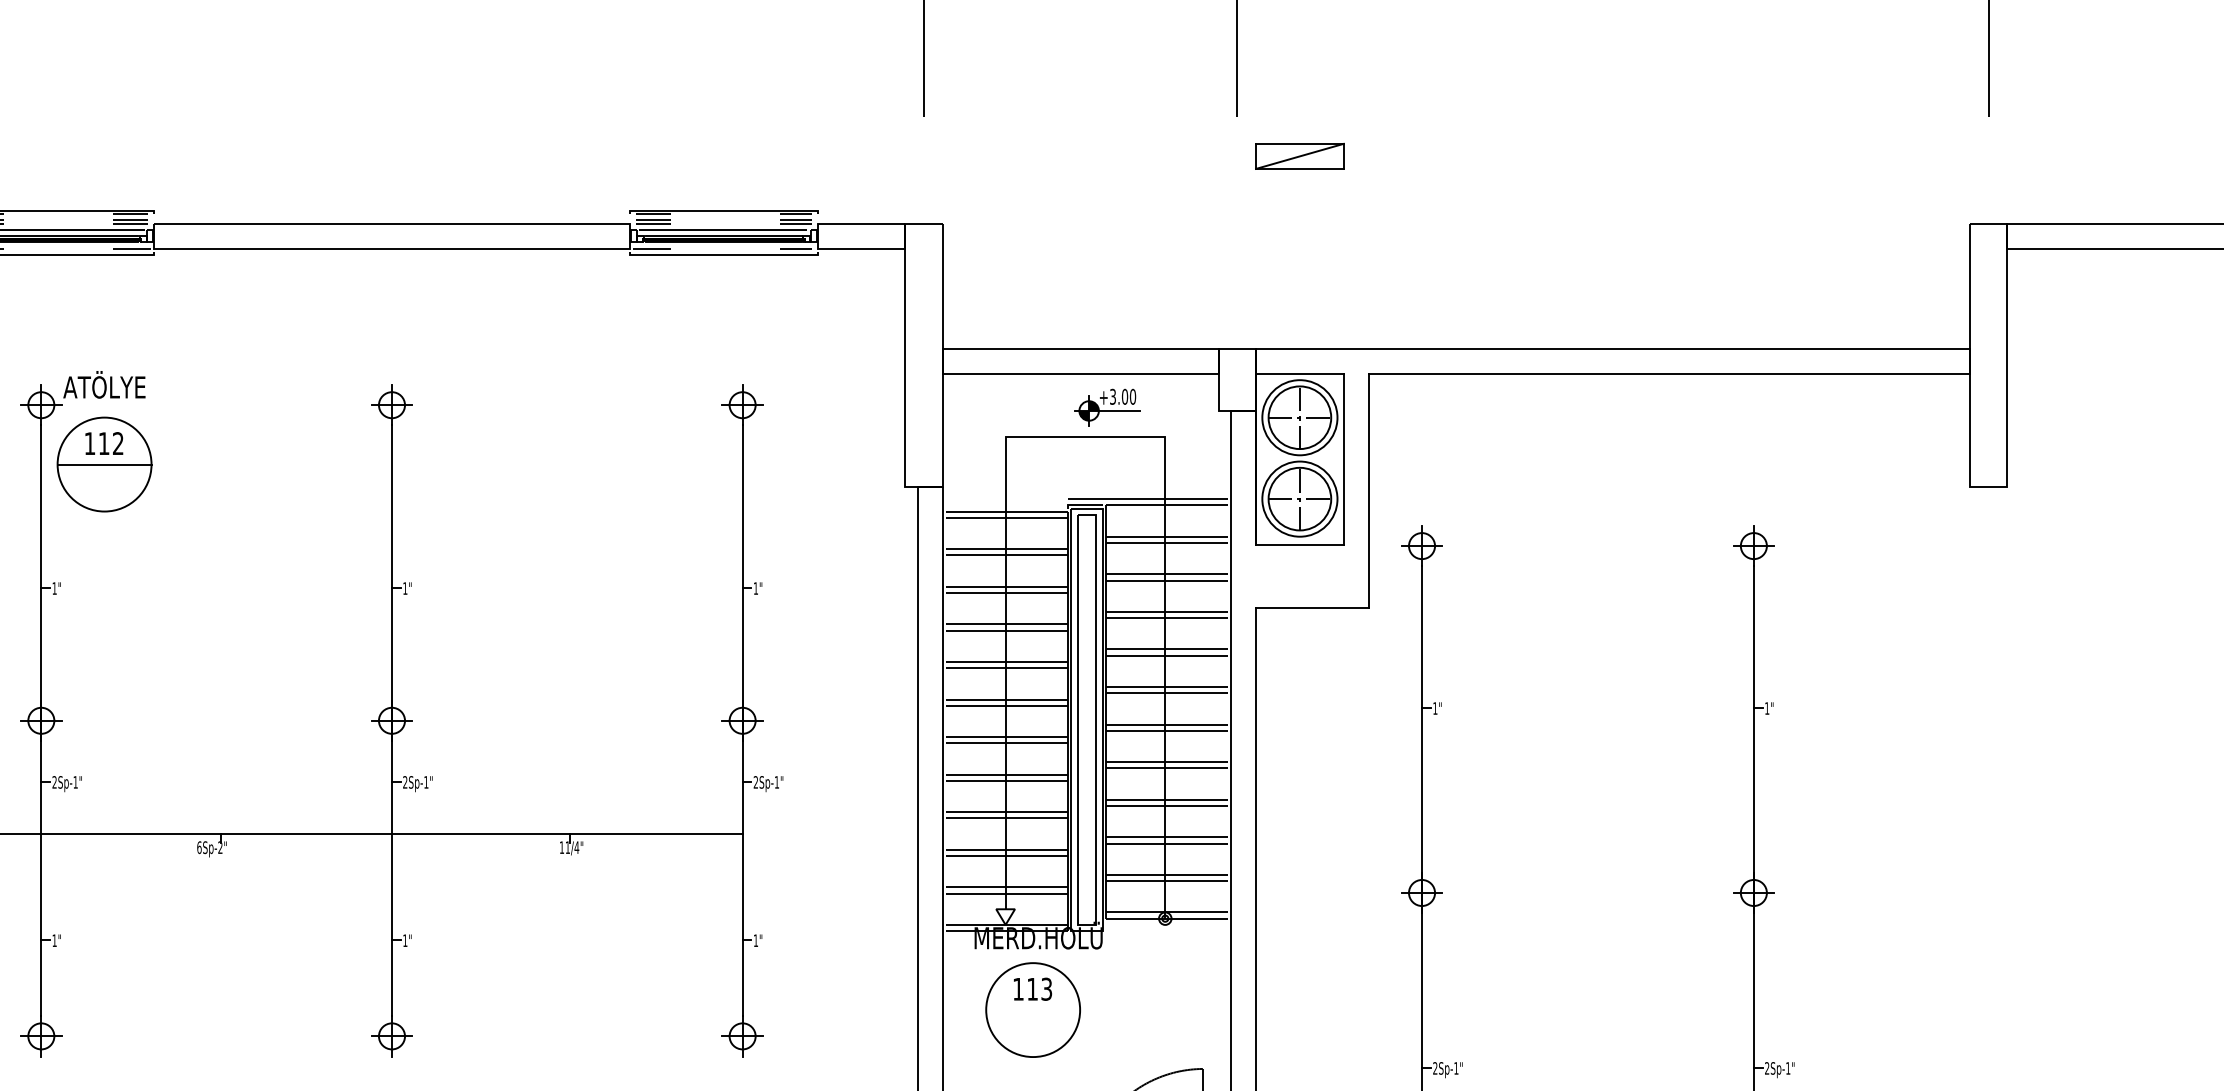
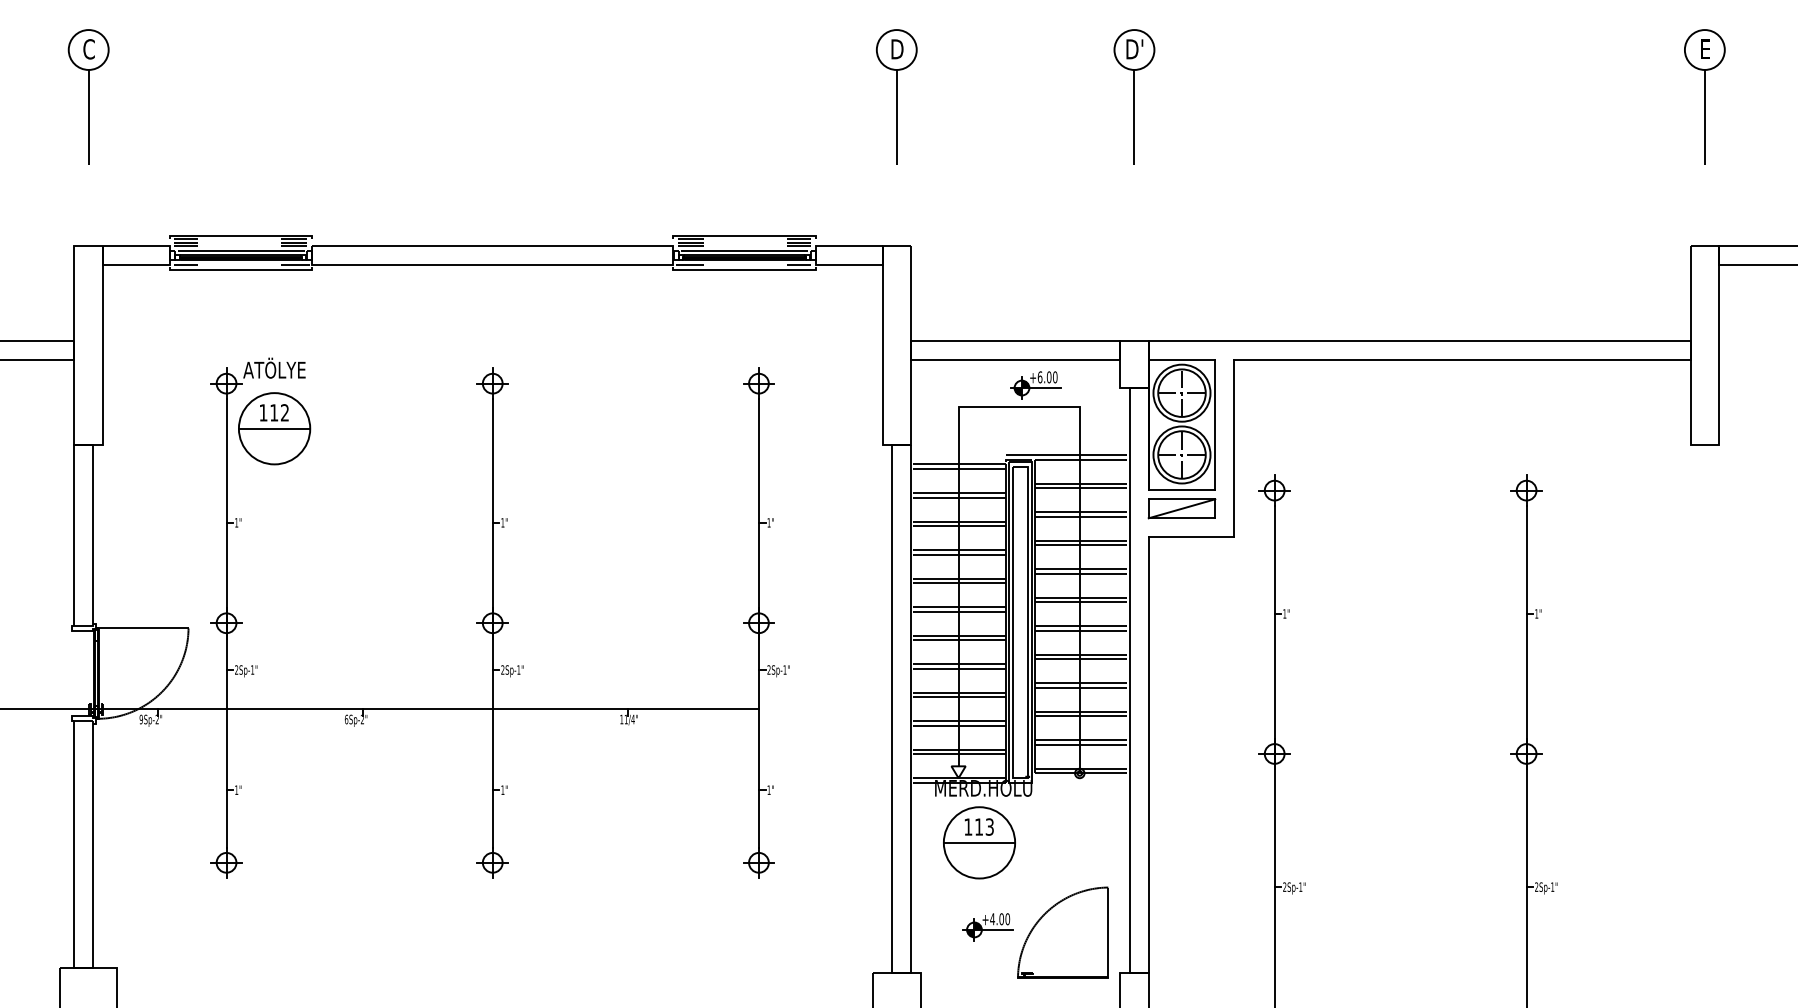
part: (1299, 156) -> (1181, 508), moved
text: (1112, 397) -> (1039, 377), +3.00 -> +6.00
line: (1033, 1009) -> (979, 842), added

